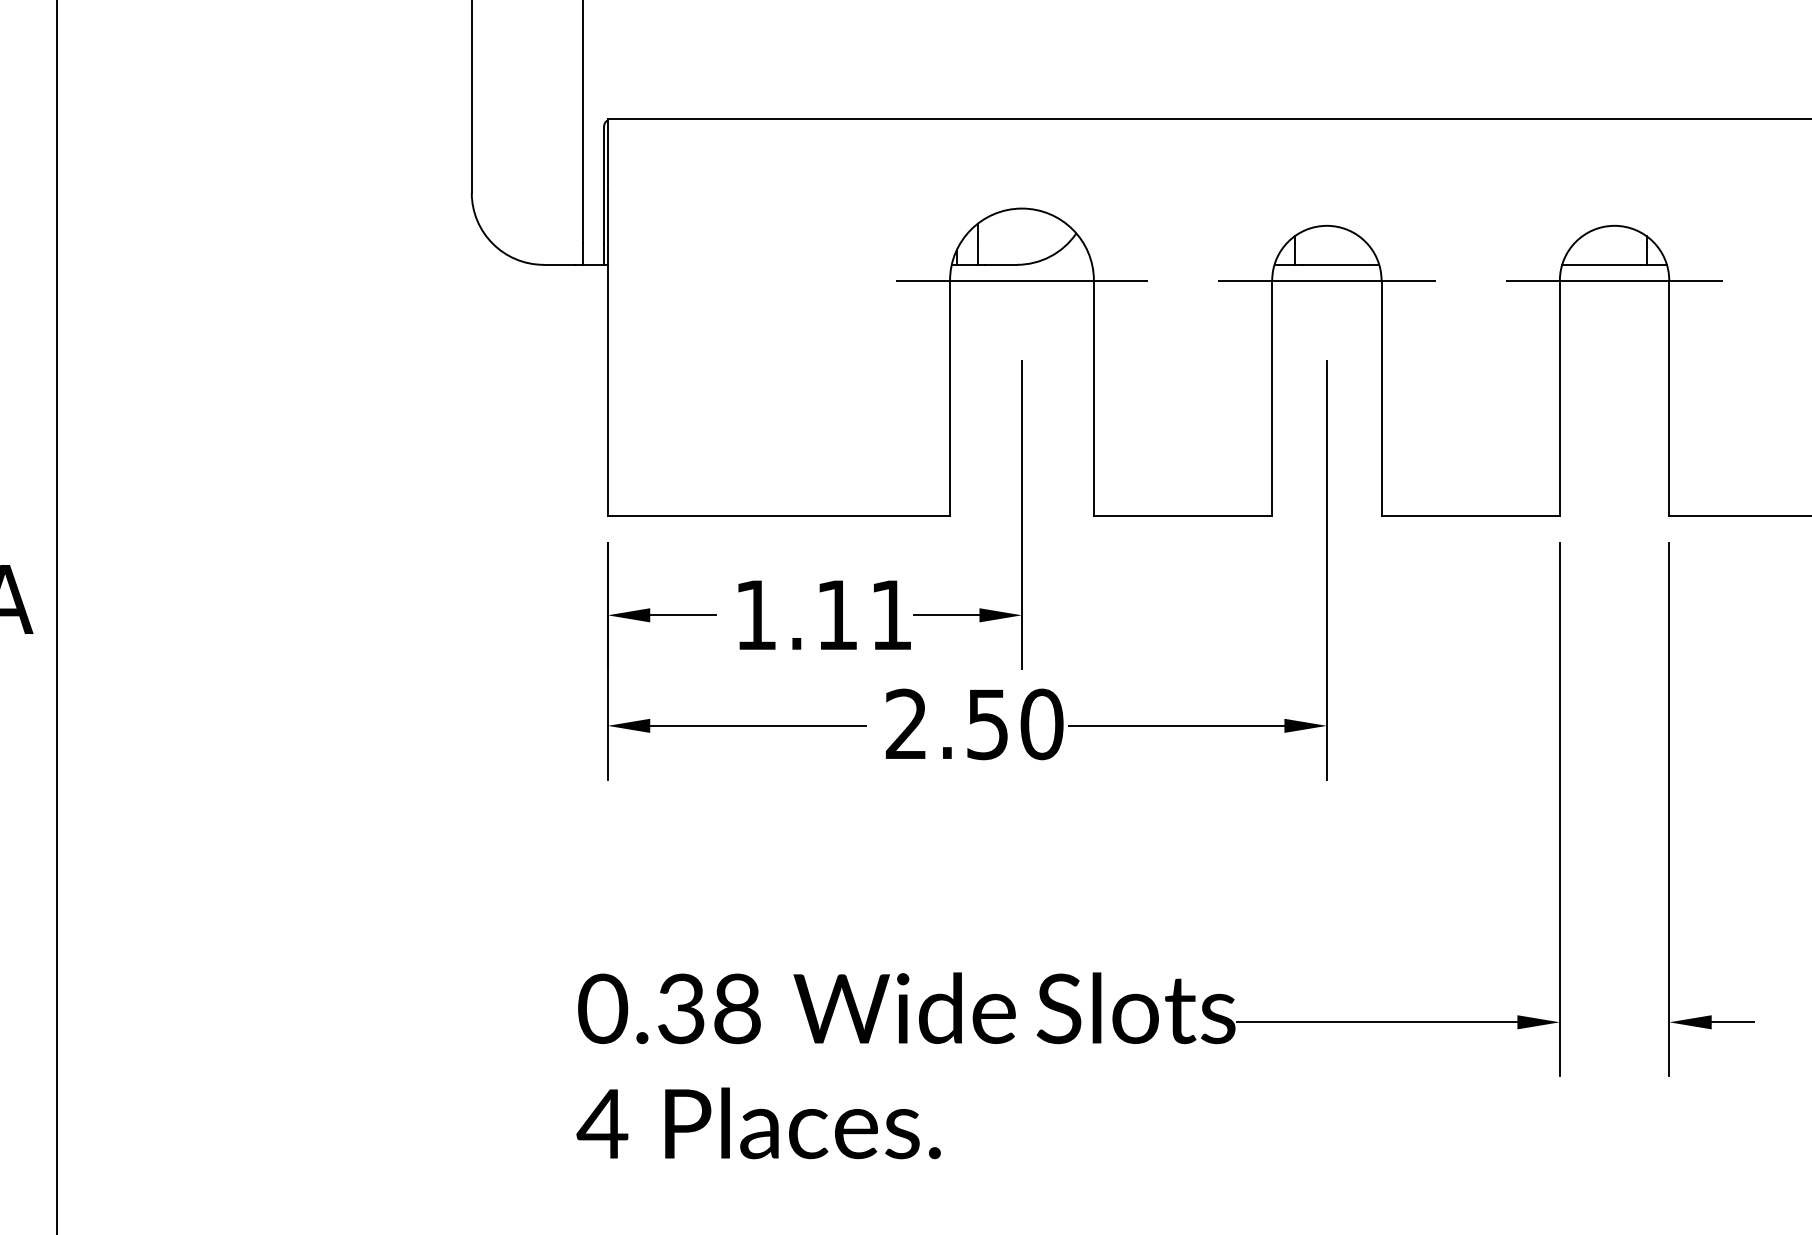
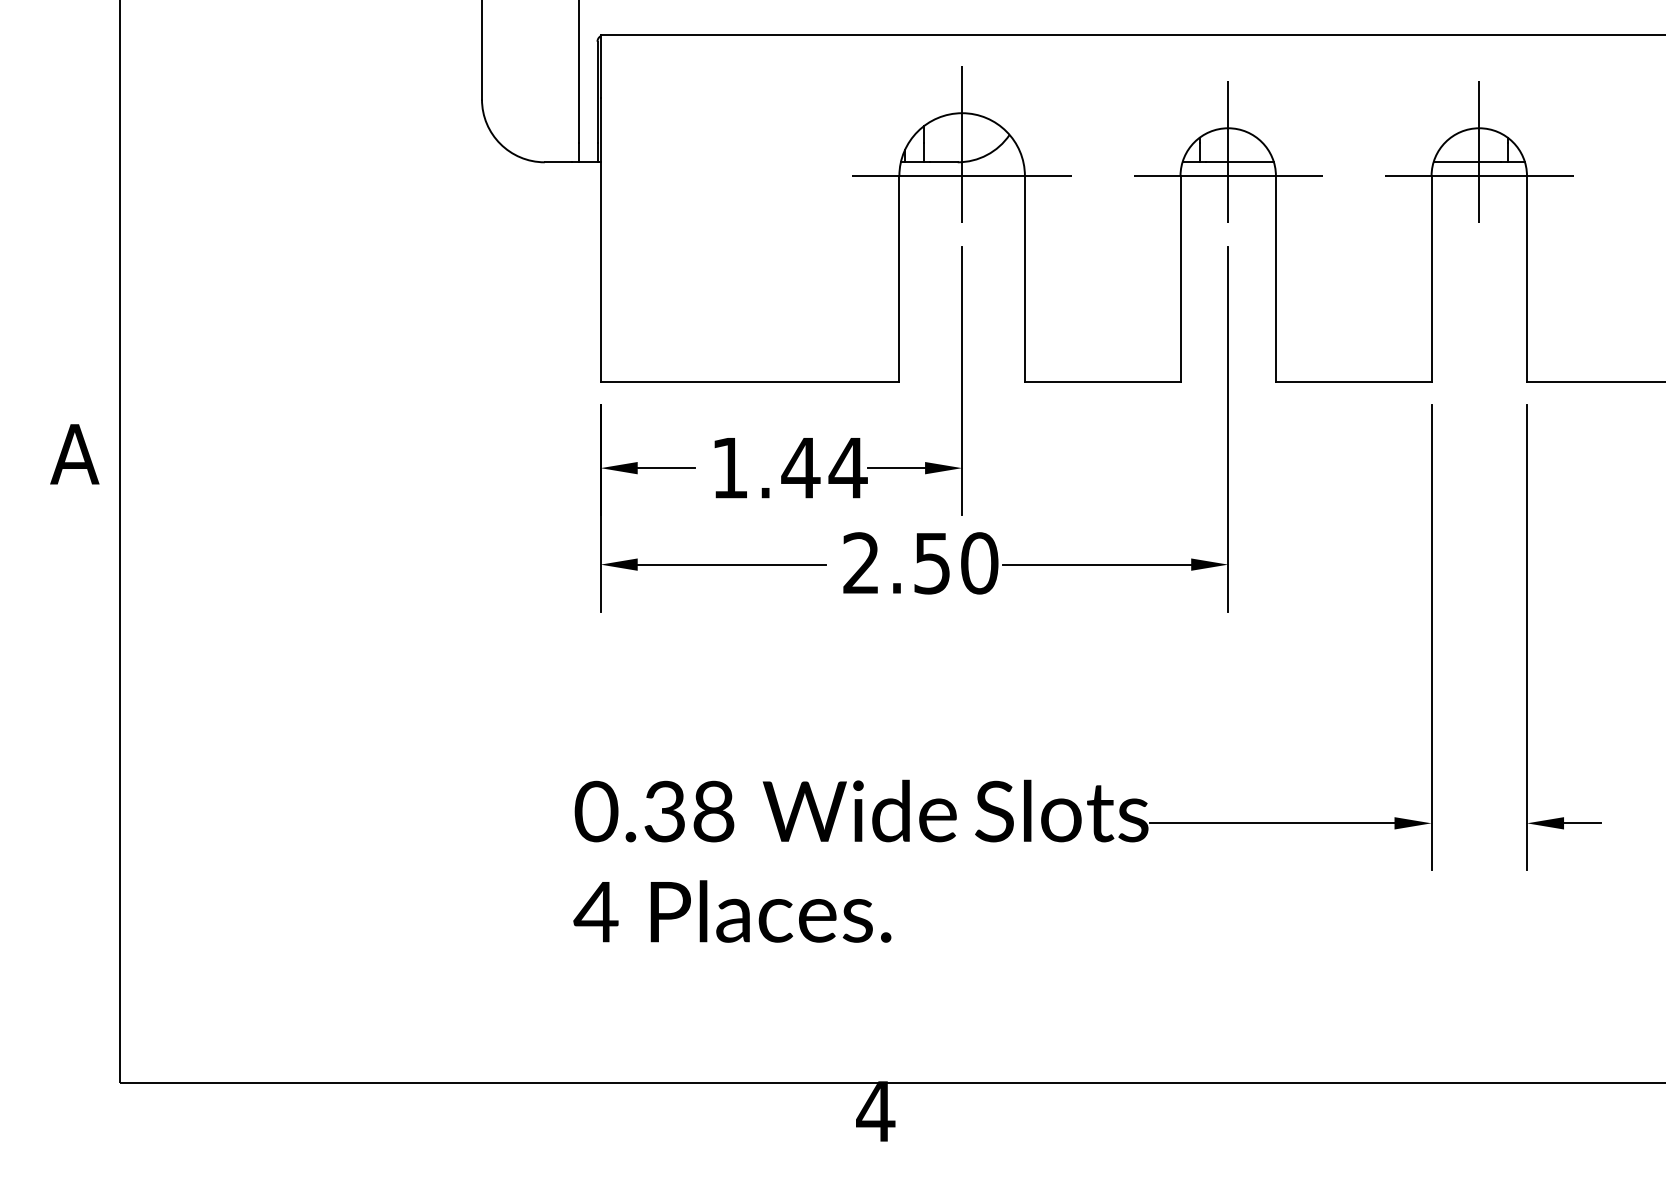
line: (1022, 244) -> (962, 144), added
line: (1327, 253) -> (1228, 152), added
line: (1614, 253) -> (1479, 152), added
text: (864, 615) -> (824, 468), 1.11 -> 1.44

